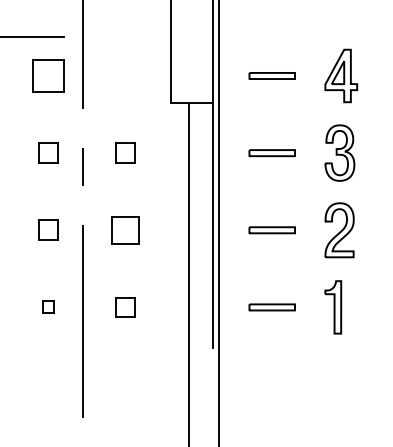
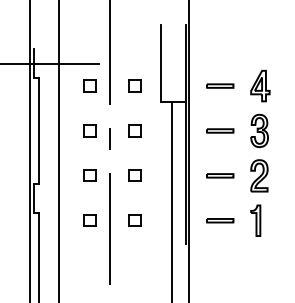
part: (47, 74) -> (89, 85), size x0.62
part: (124, 74) -> (134, 85), added
part: (124, 229) -> (134, 175), size x0.71
part: (47, 306) -> (89, 220), size x1.67

